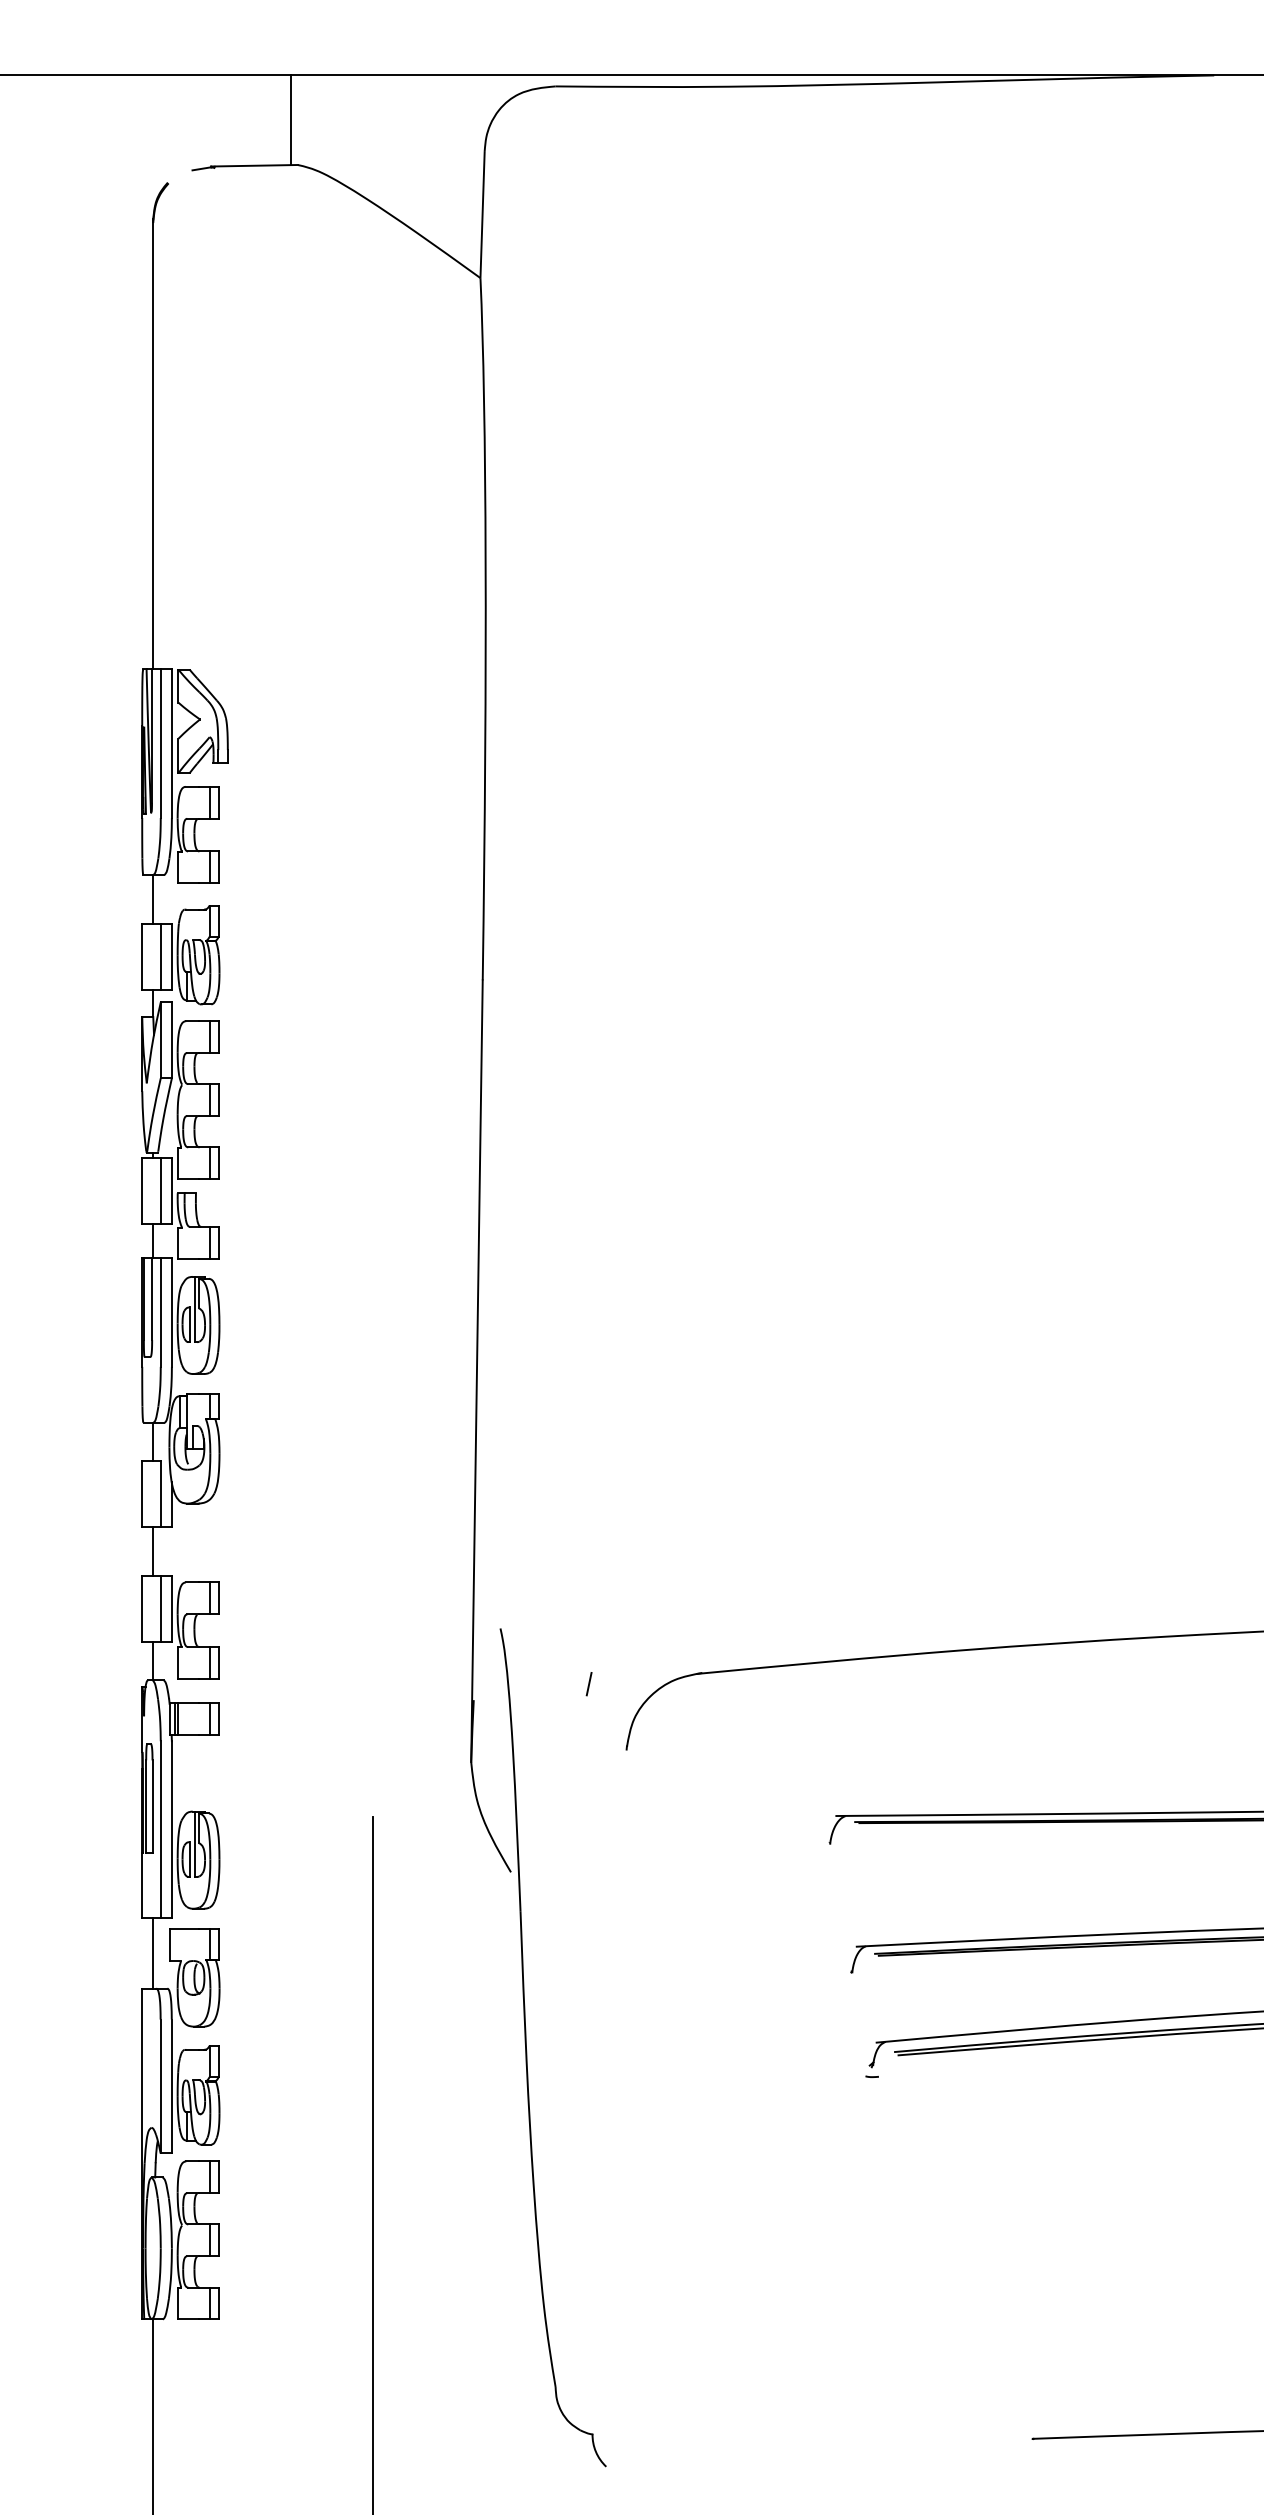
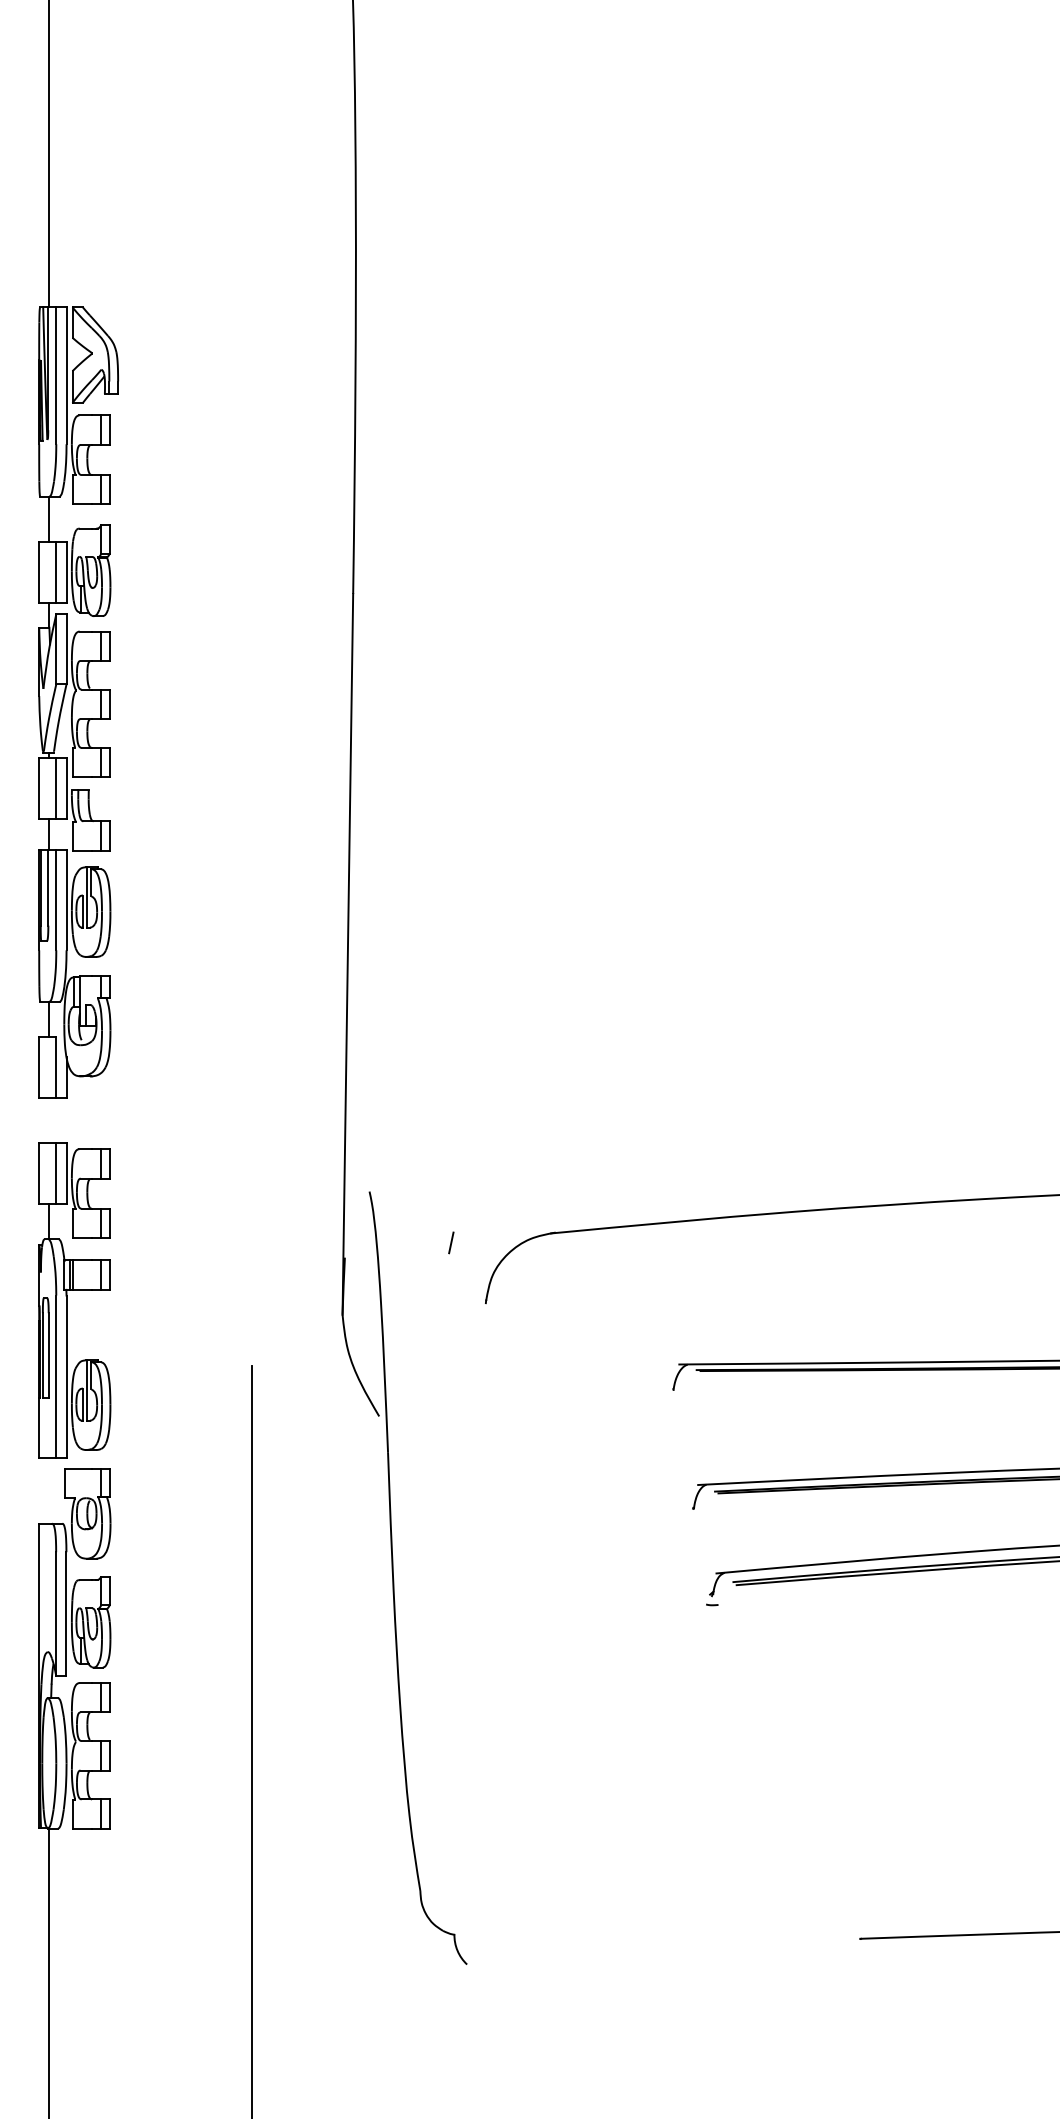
line: (153, 1551) -> (49, 1120), removed
line: (153, 1952) -> (49, 1490), removed

